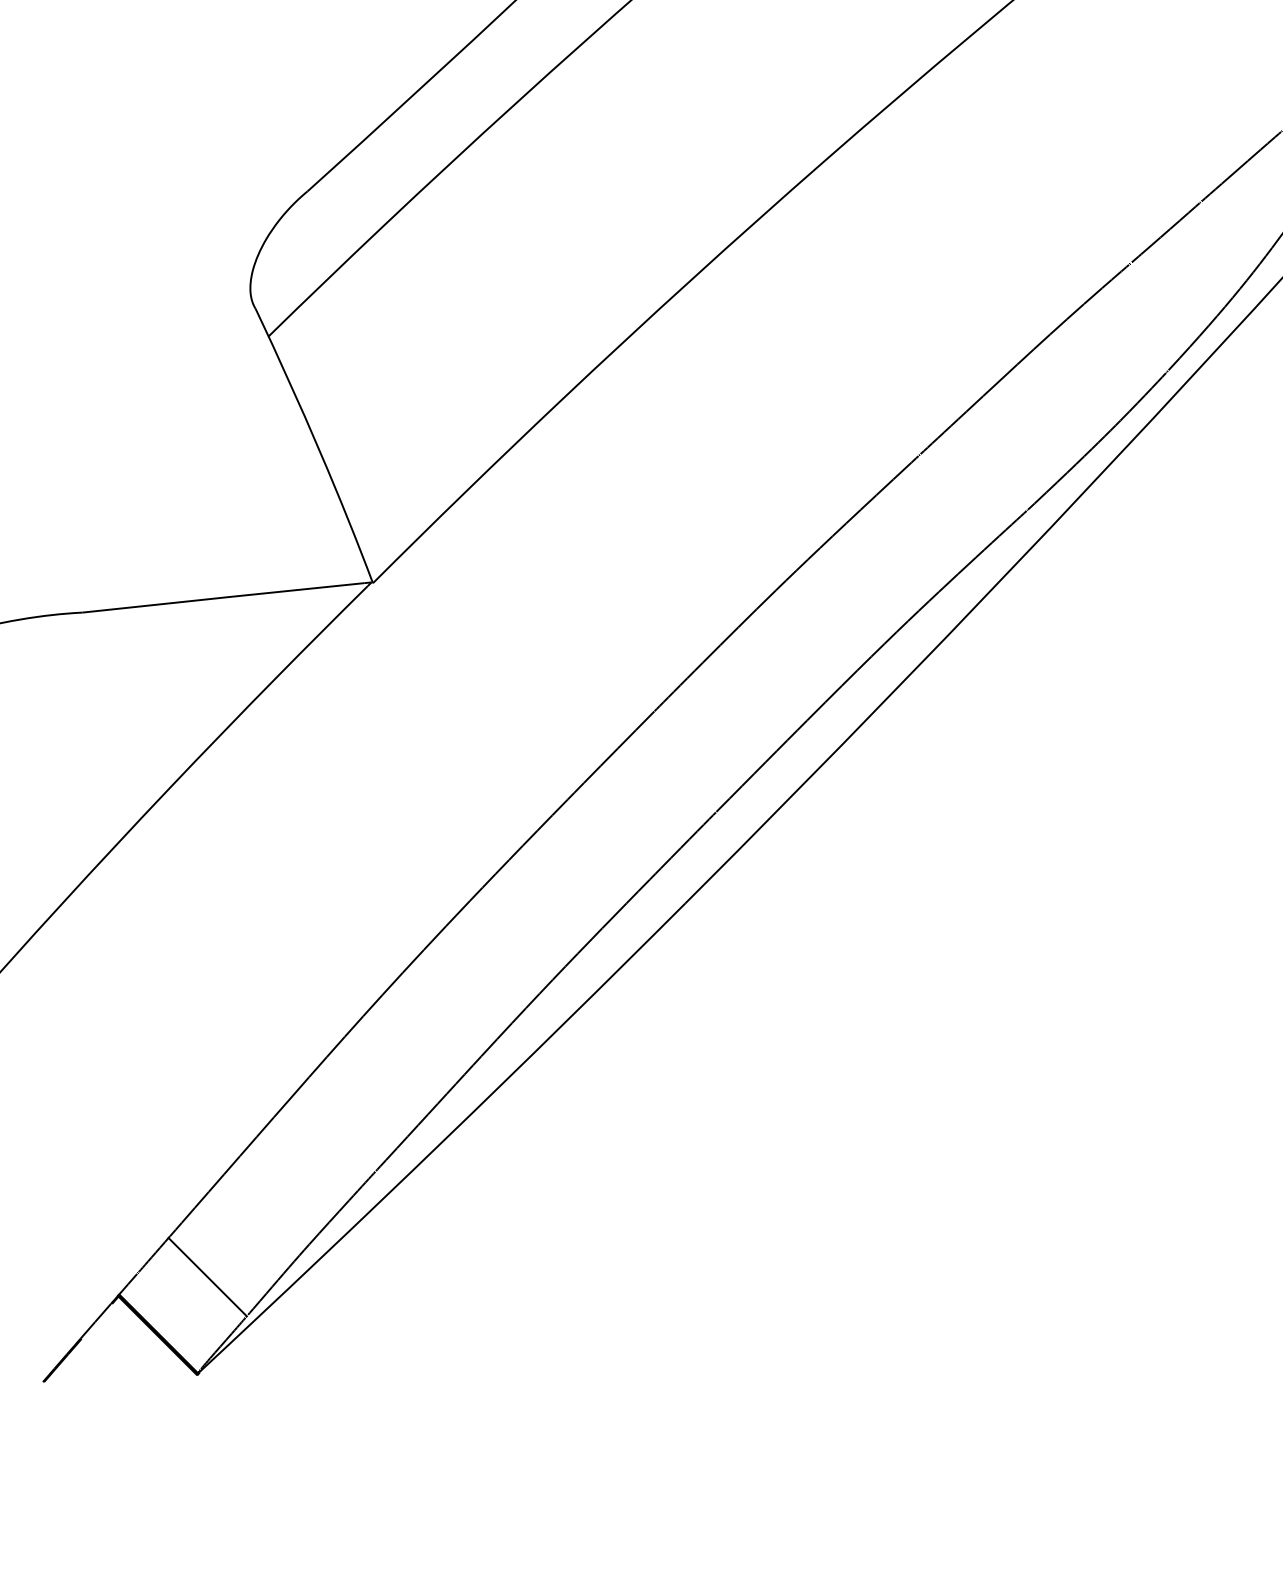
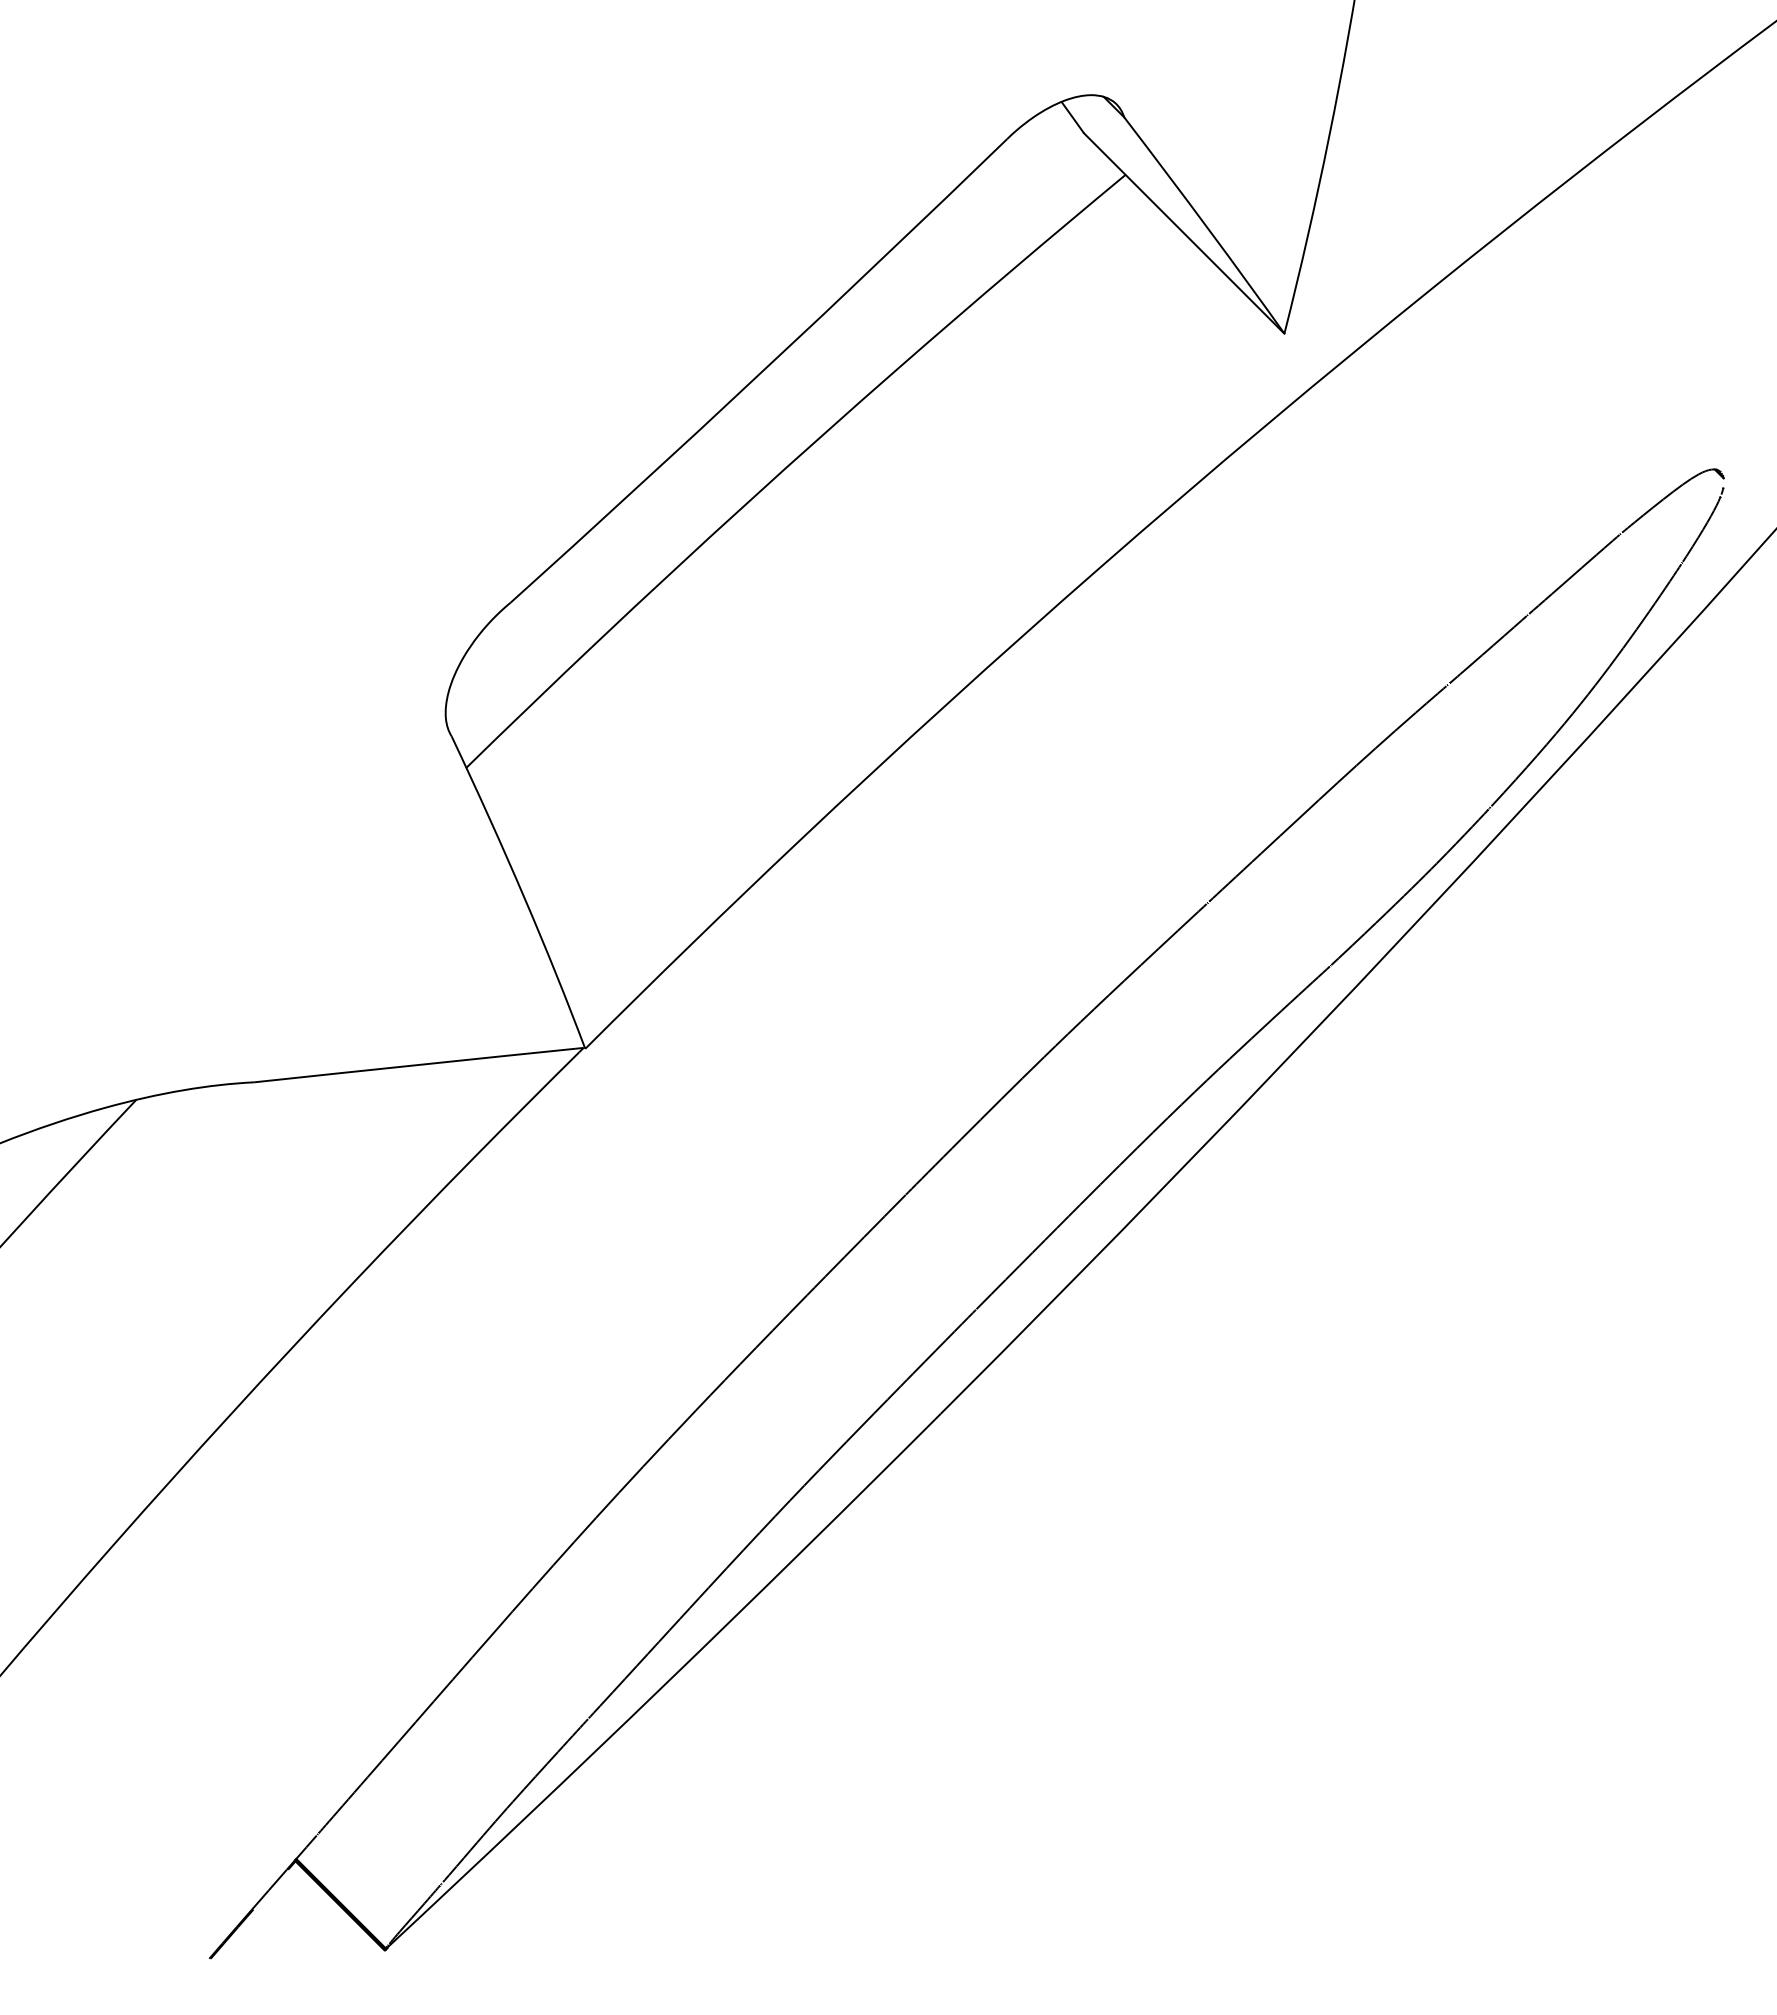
line: (207, 1276) -> (396, 1838), removed

